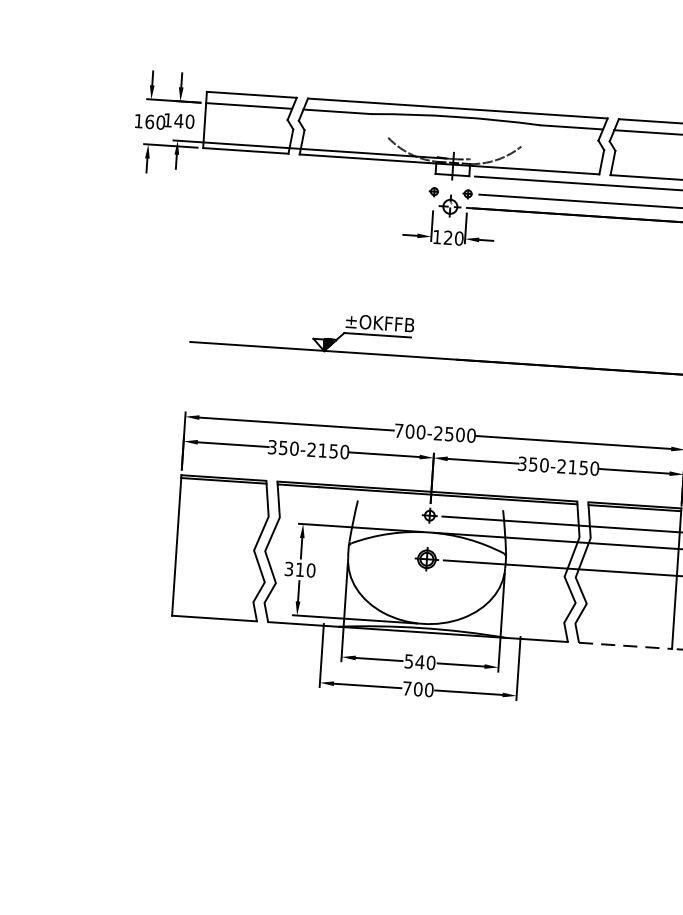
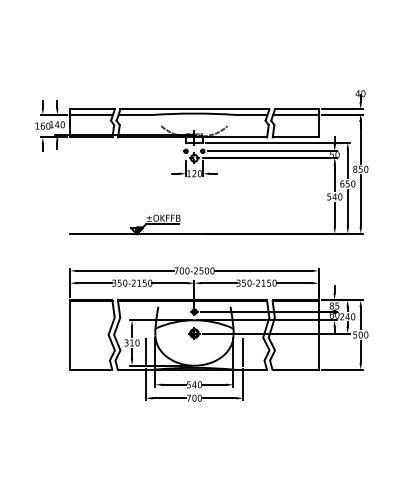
line: (325, 590) -> (145, 352), added
line: (523, 603) -> (243, 352), added
line: (627, 645) -> (296, 369), dashed -> solid

